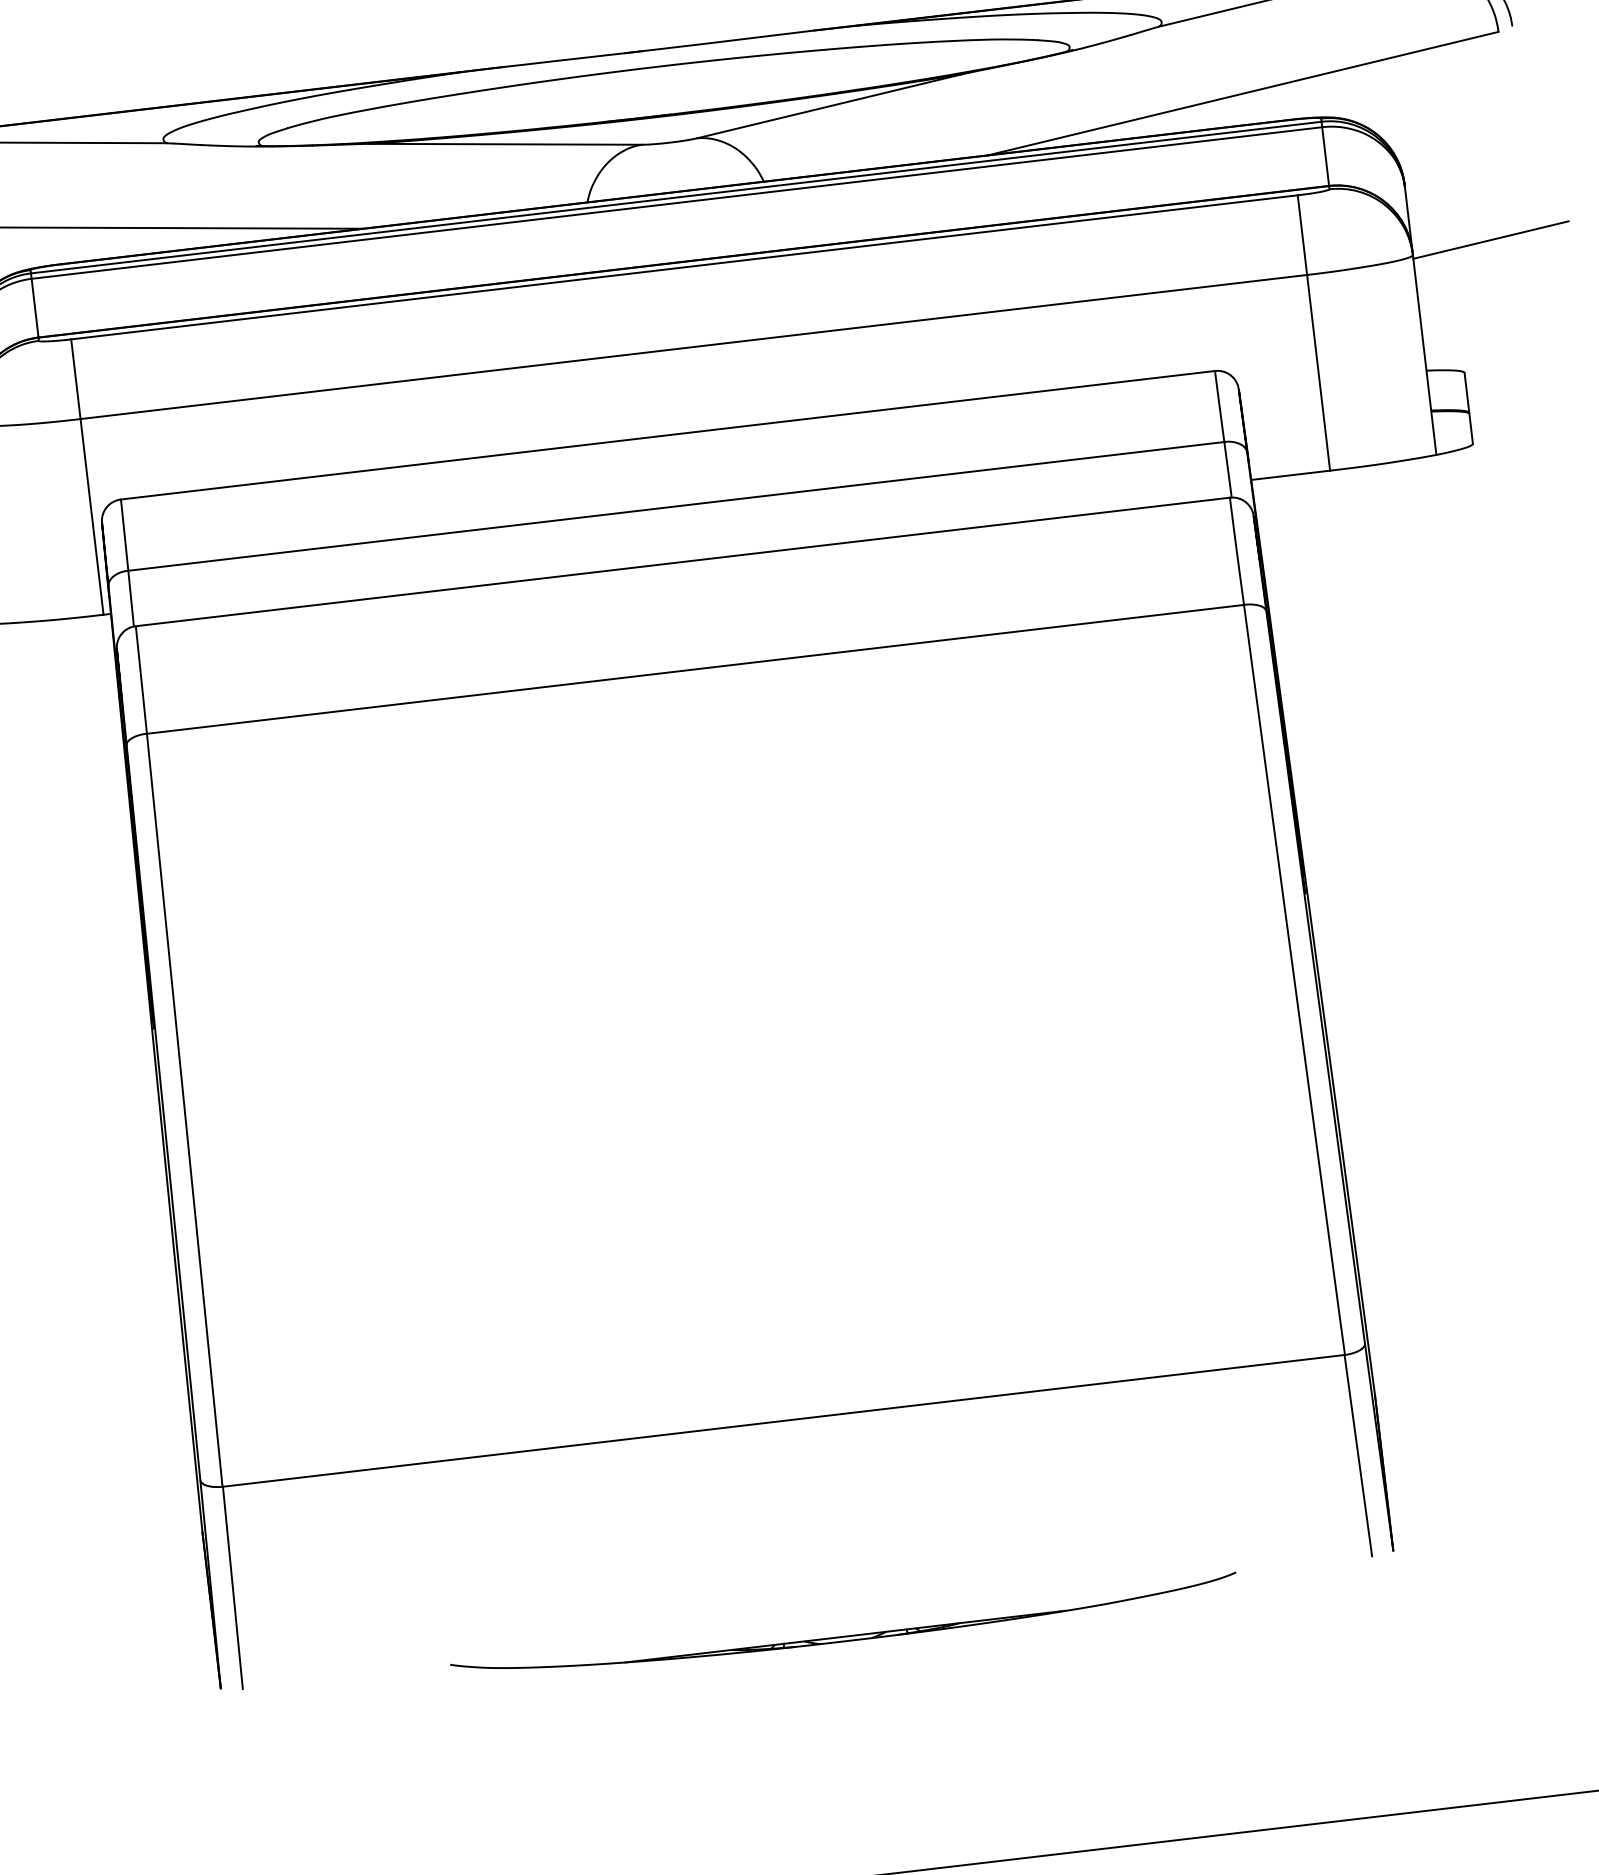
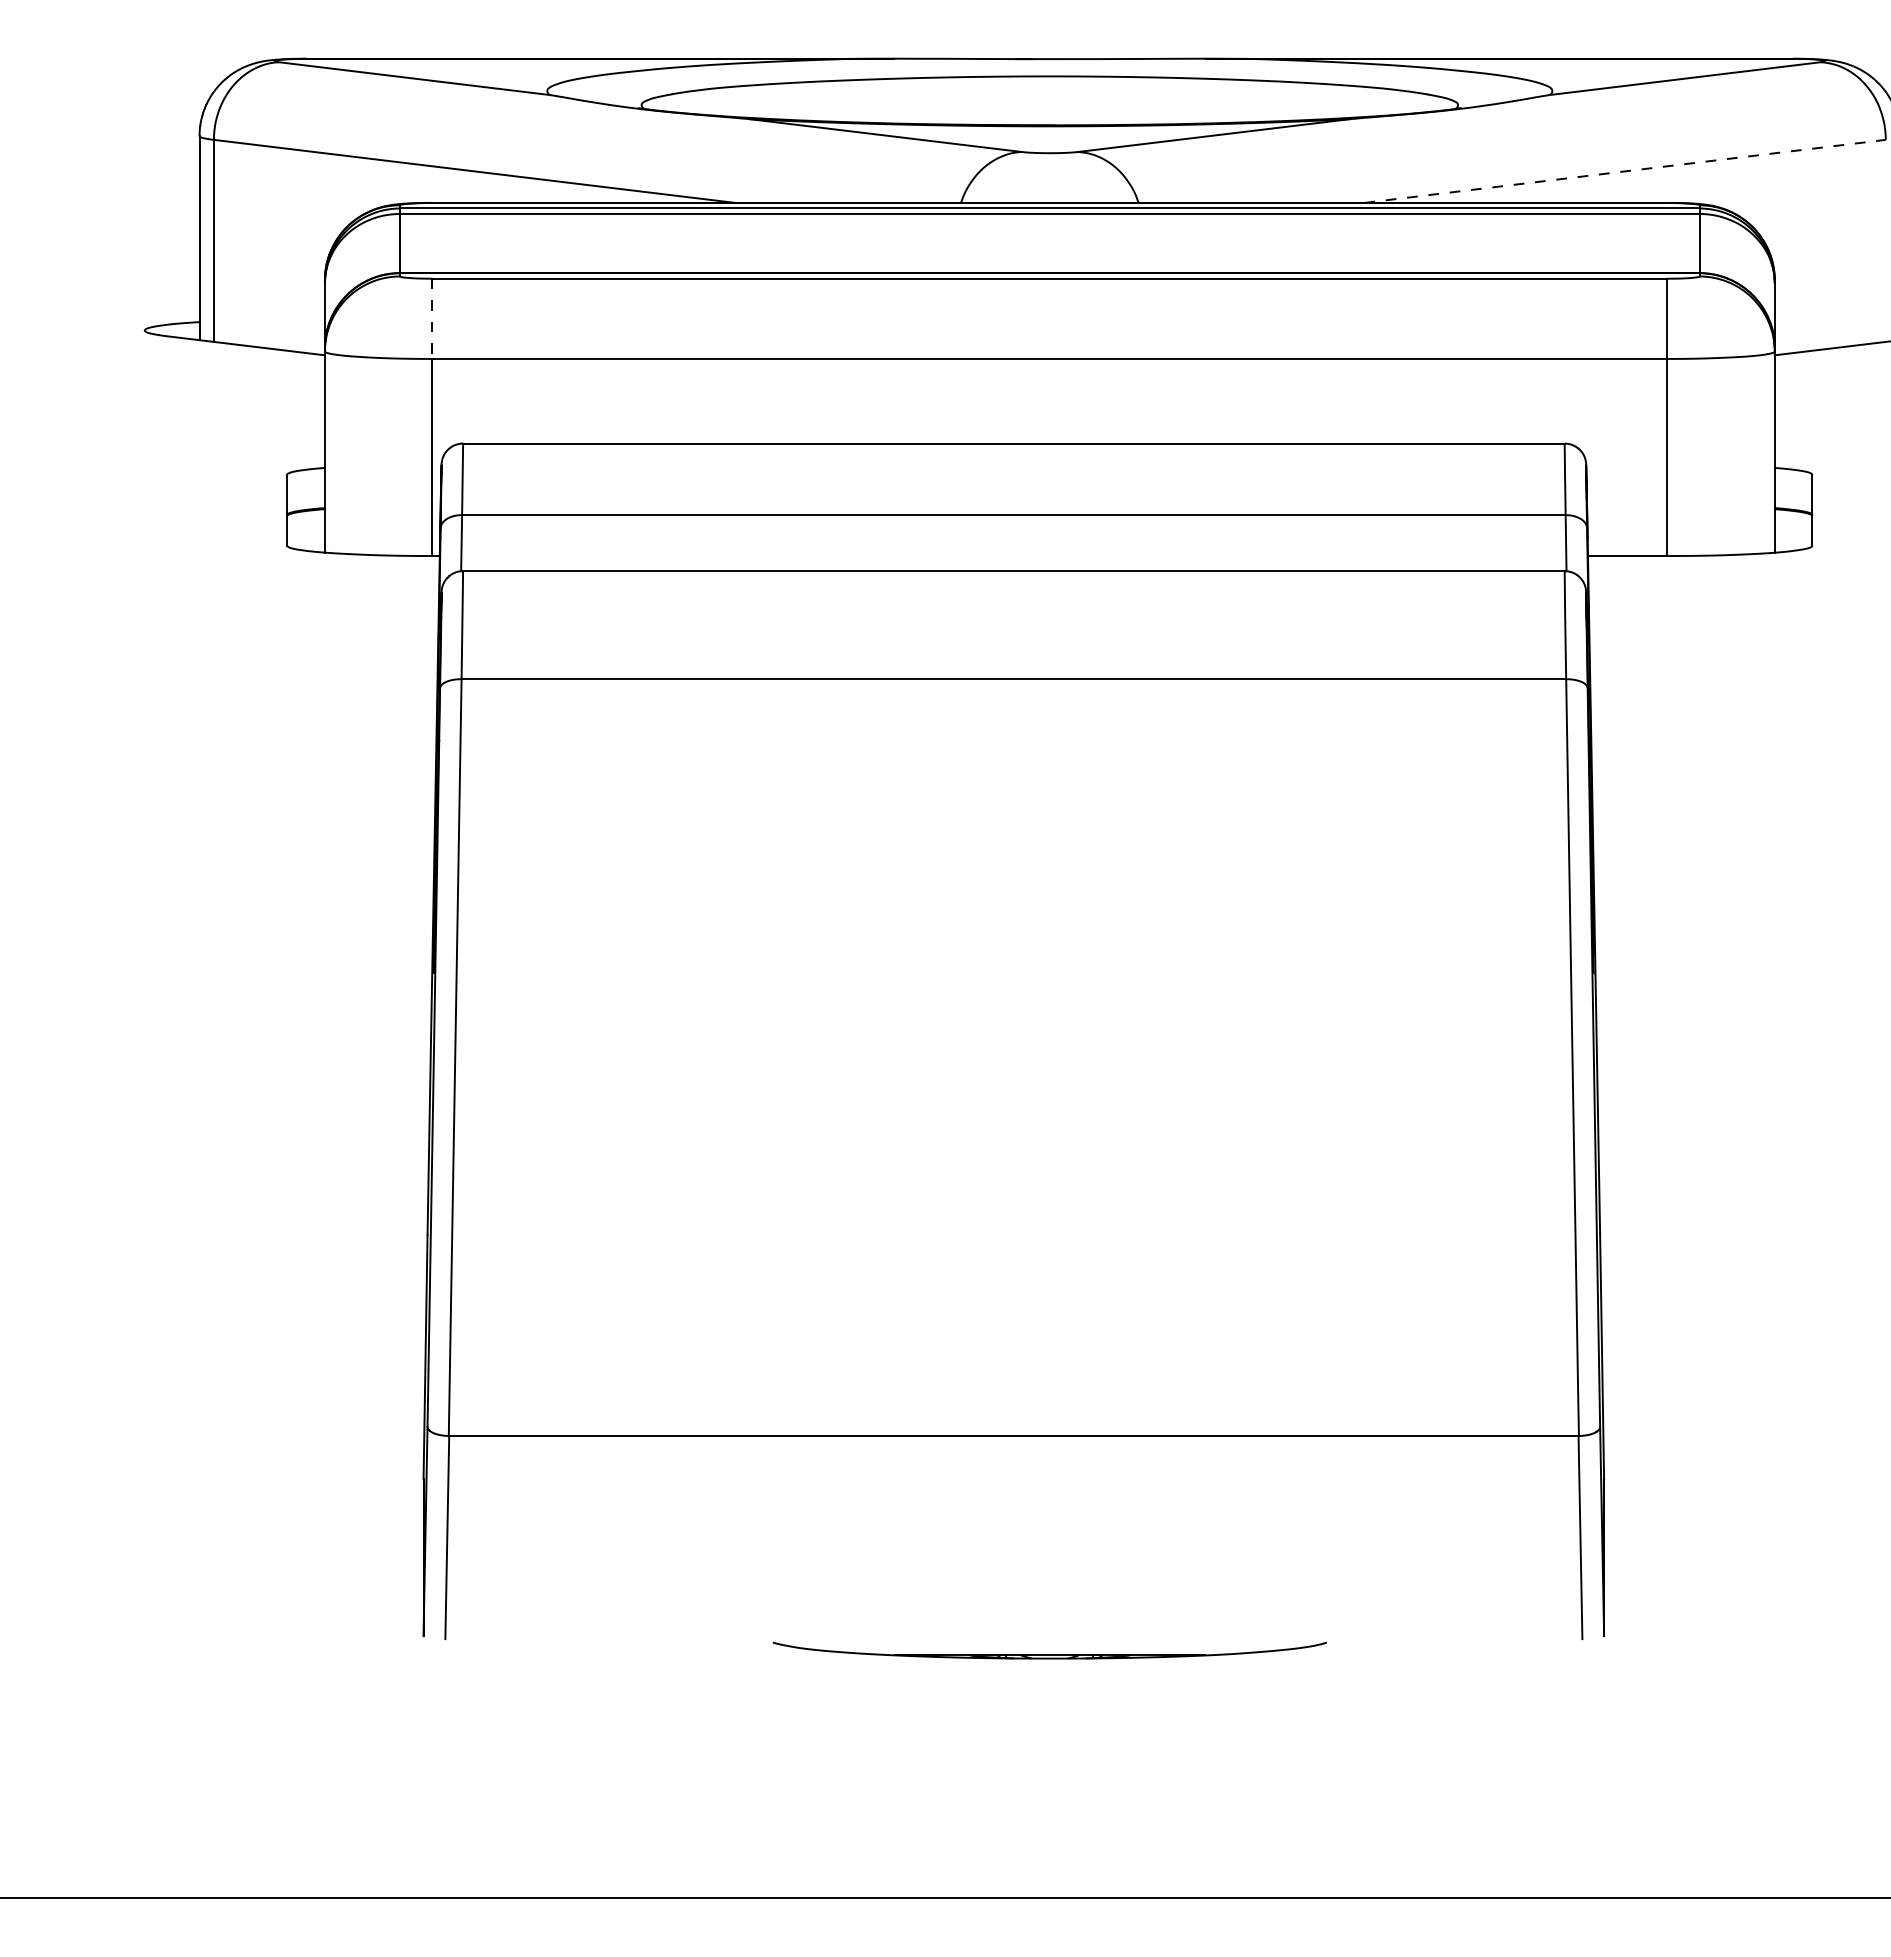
line: (1243, 93) -> (1625, 171), solid -> dashed
line: (76, 379) -> (432, 319), solid -> dashed
part: (844, 1629) -> (1049, 1650), size x0.7

